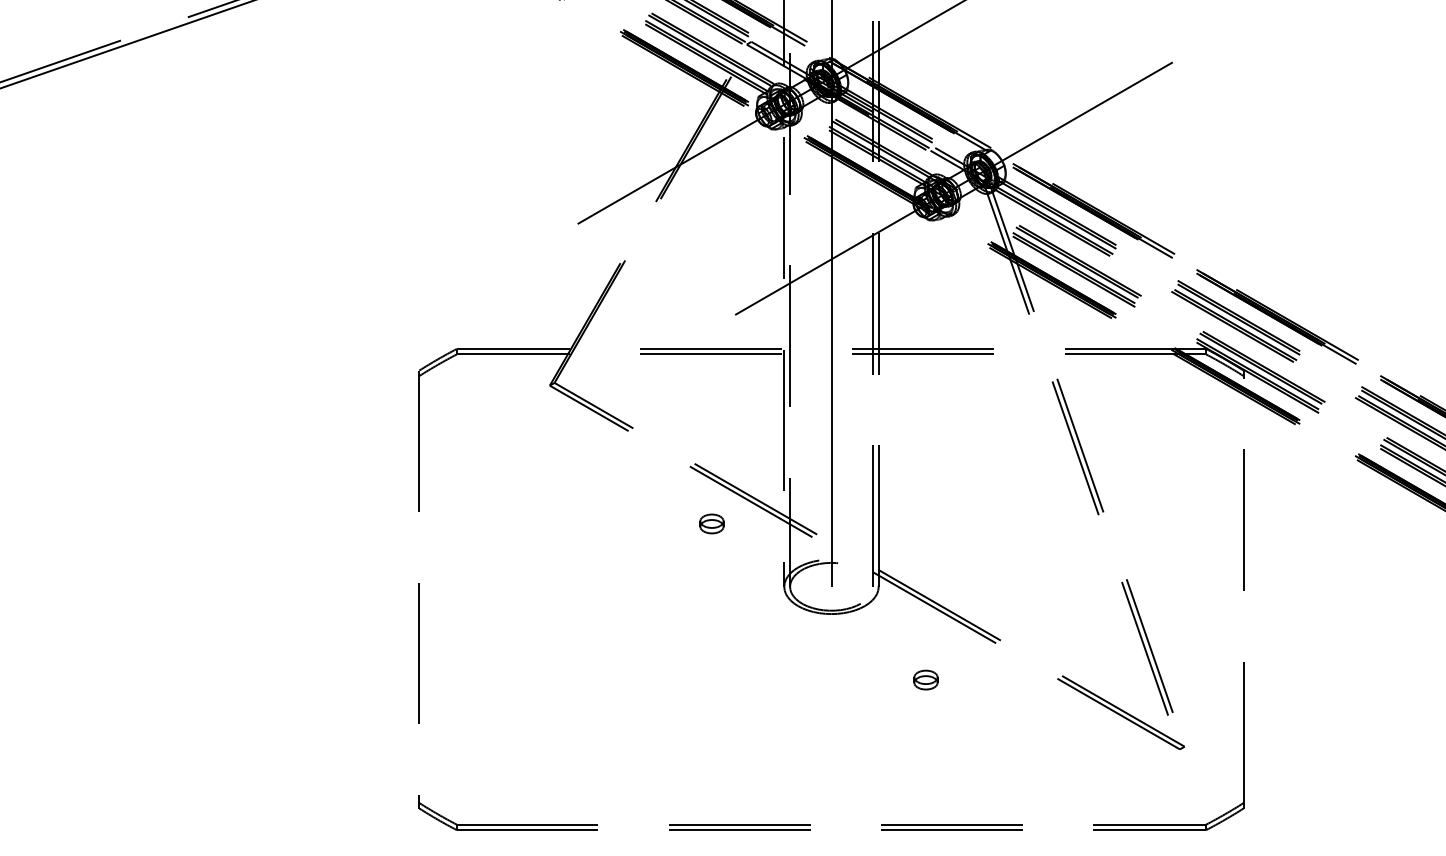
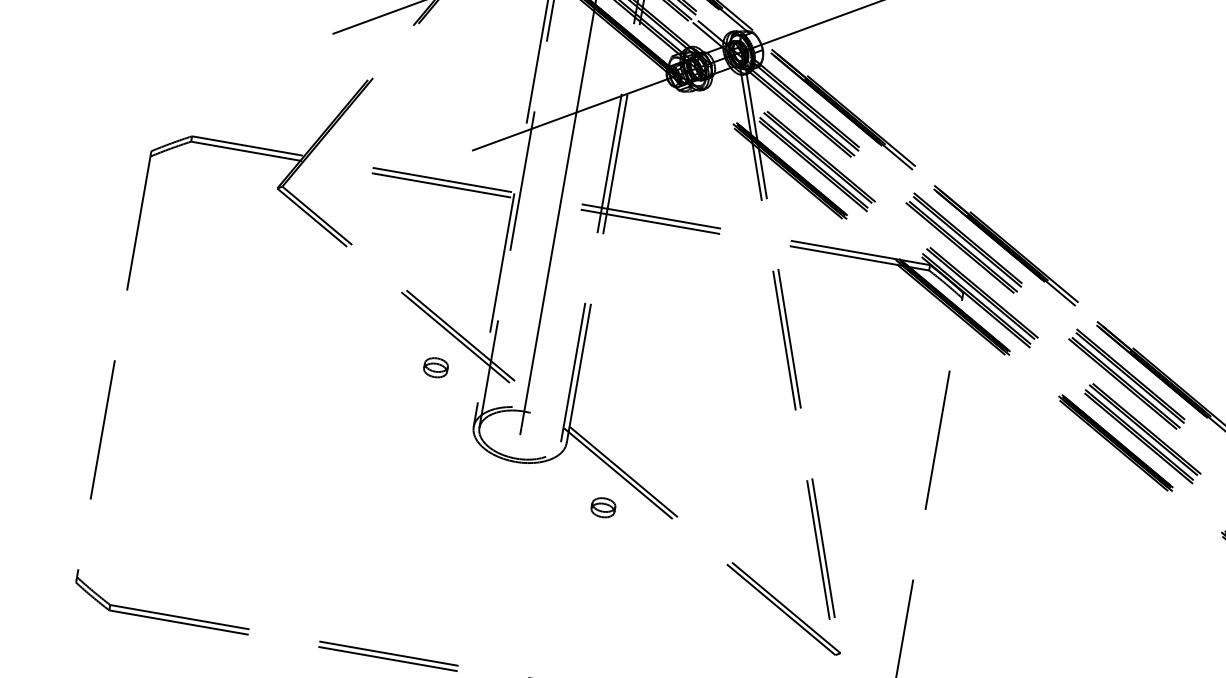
part: (711, 523) -> (435, 367), moved
part: (925, 679) -> (603, 507), moved

